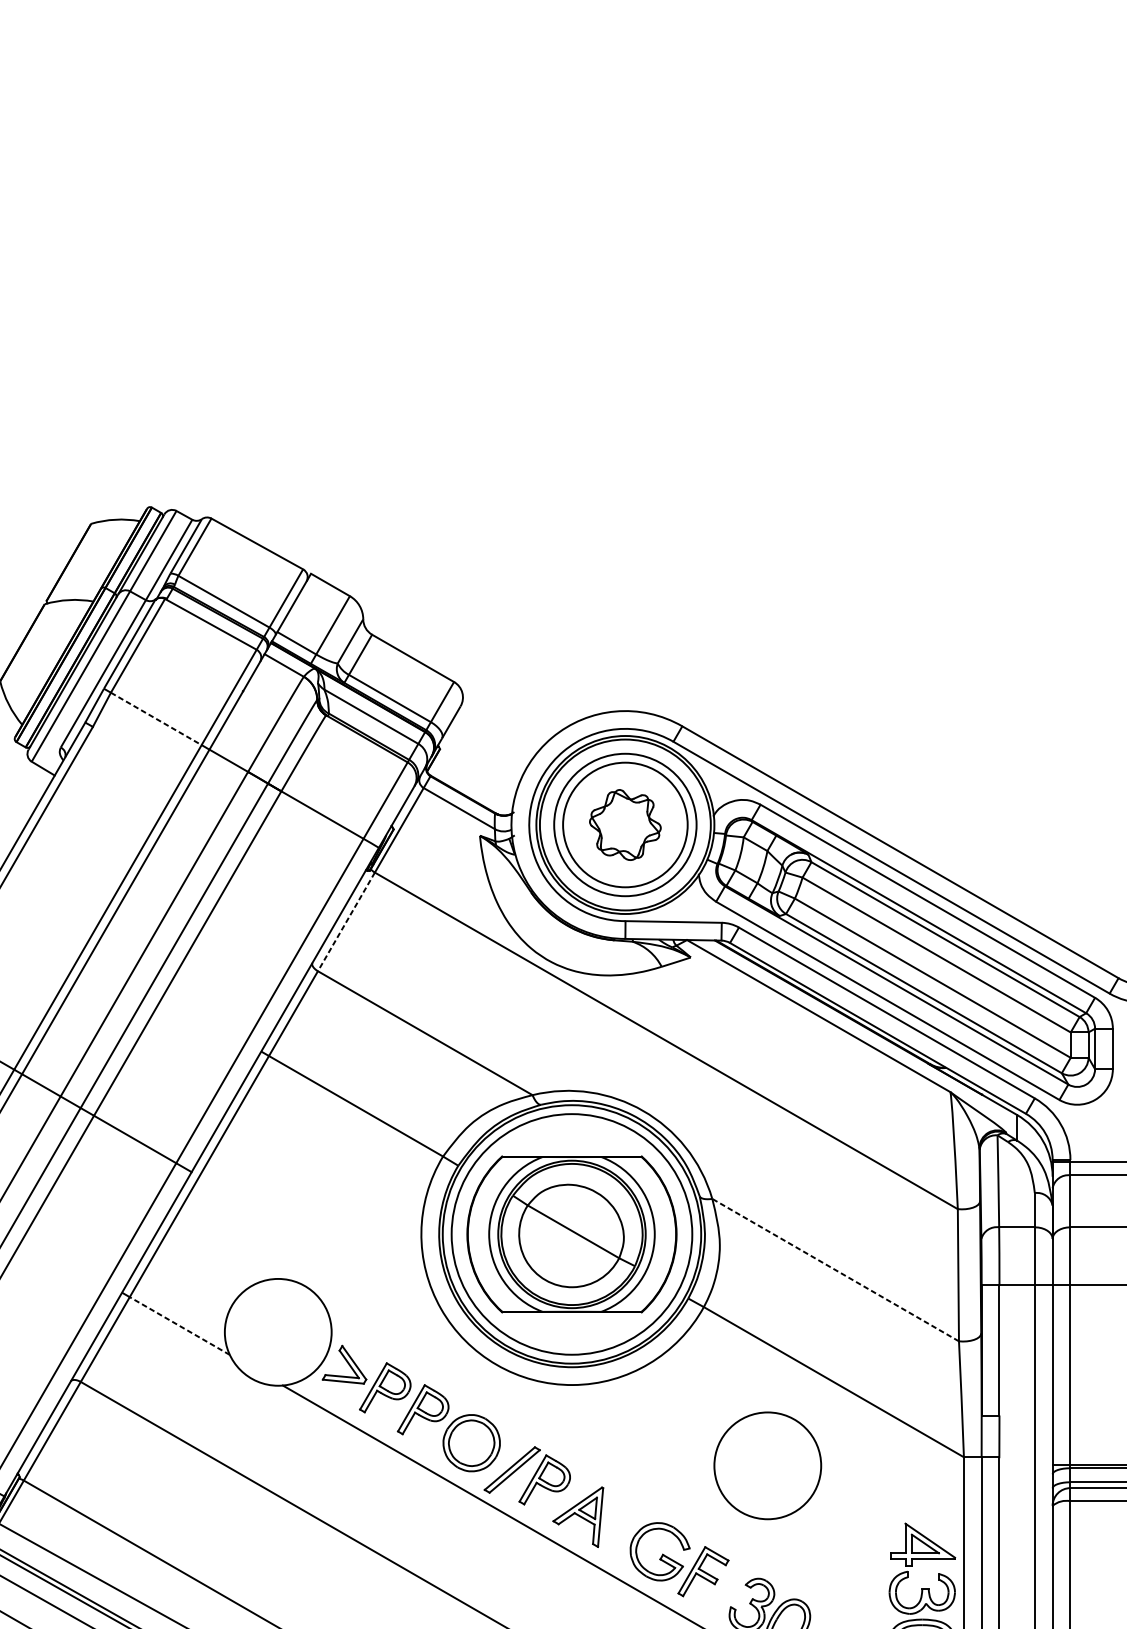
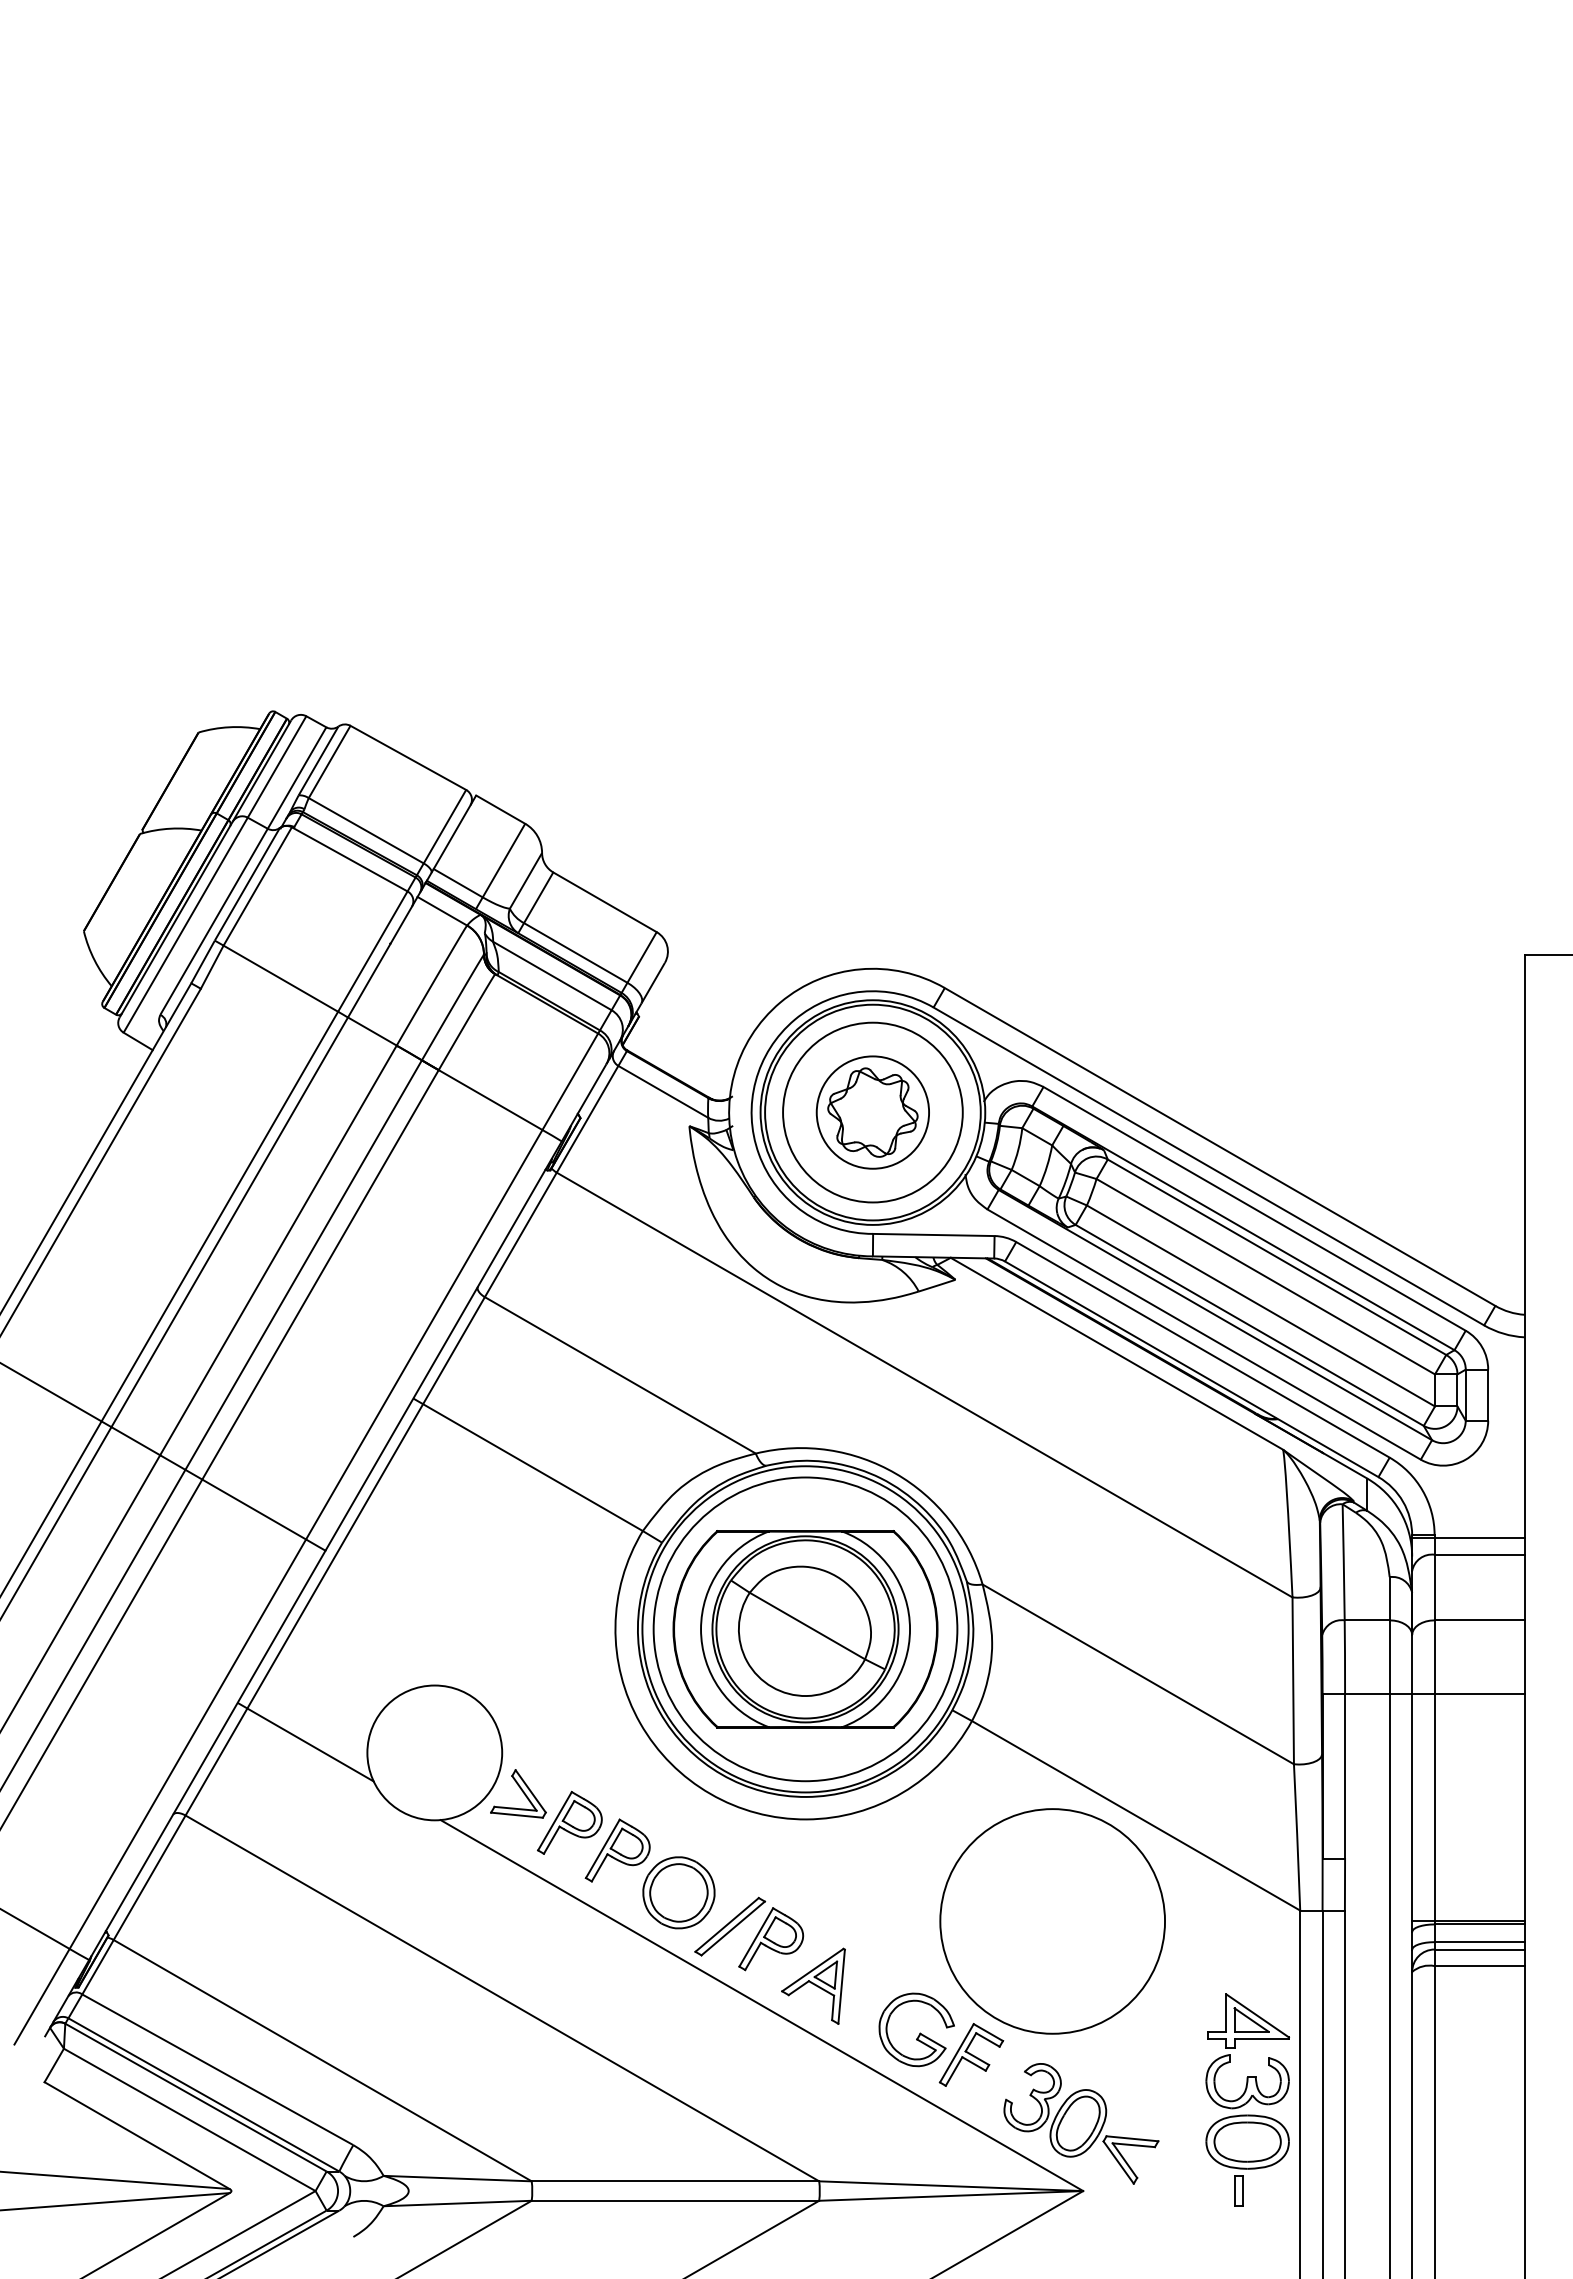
line: (156, 718) -> (281, 978), dashed -> solid
circle: (625, 824) -> (872, 1112), size x0.71
line: (346, 921) -> (520, 1234), dashed -> solid
line: (835, 1270) -> (1138, 1674), dashed -> solid
line: (179, 1325) -> (310, 1744), dashed -> solid
circle: (767, 1465) -> (1052, 1921), size x1.67

